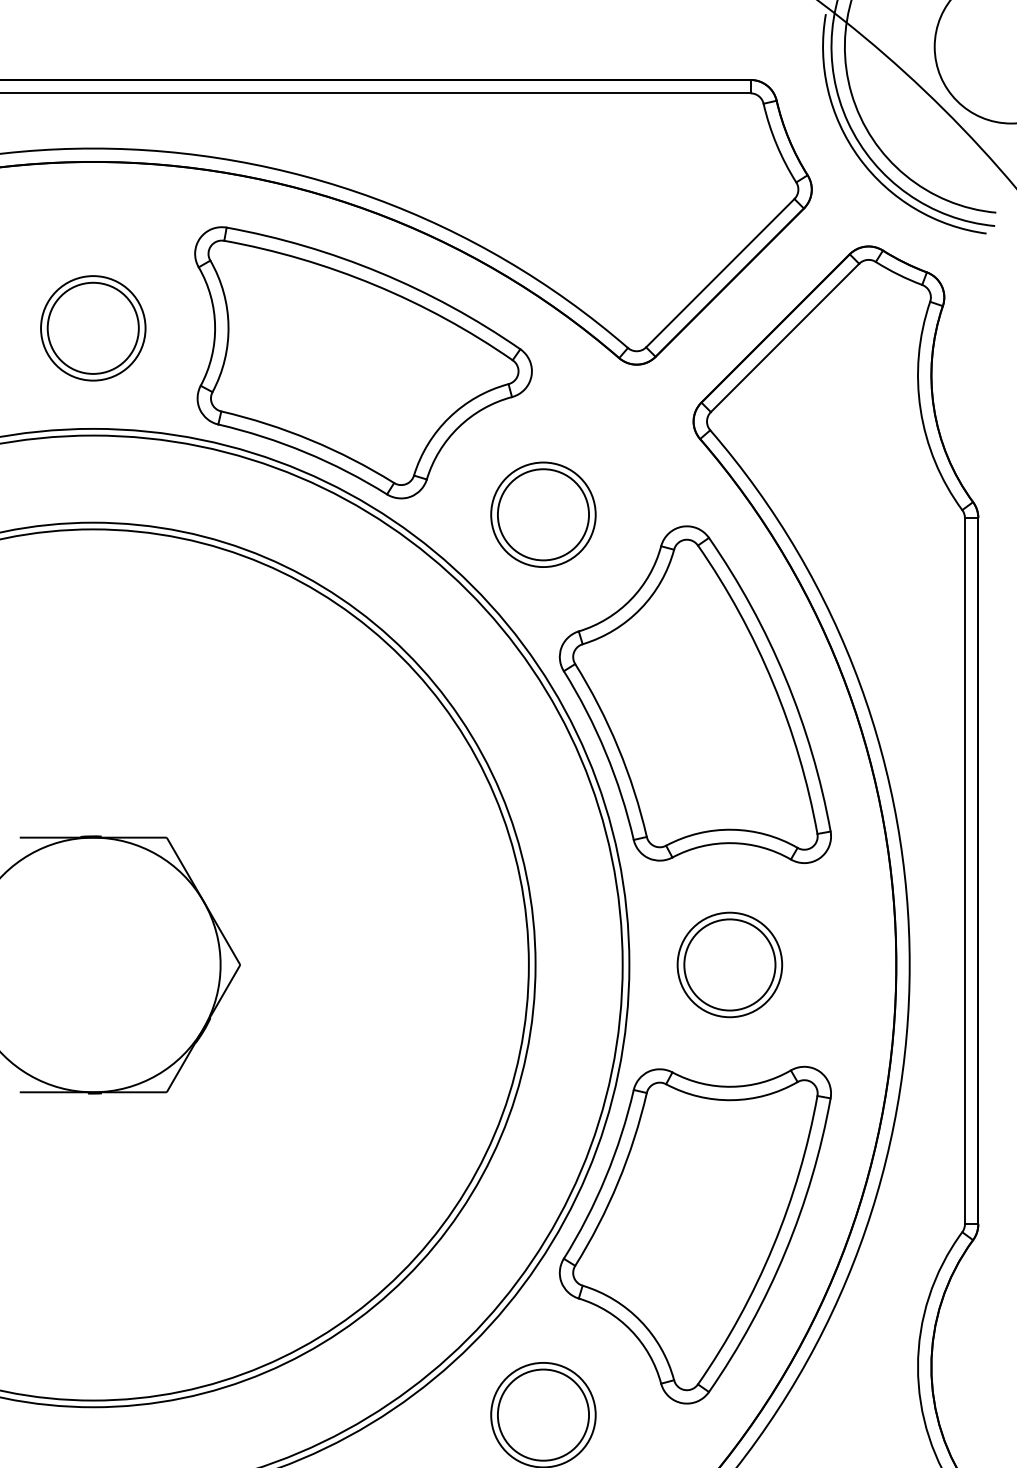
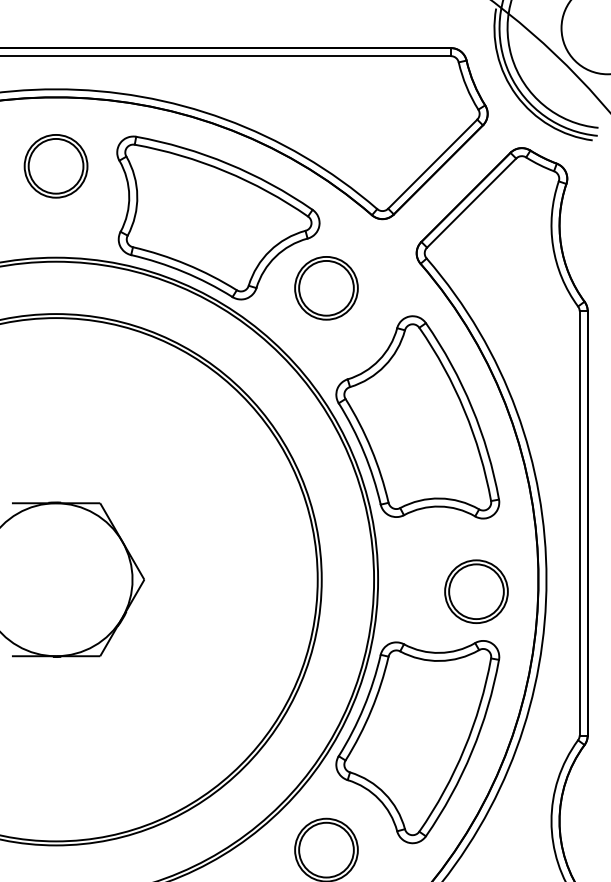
part: (92, 328) -> (55, 166), moved
part: (543, 515) -> (326, 288), moved
part: (729, 964) -> (476, 591), moved

